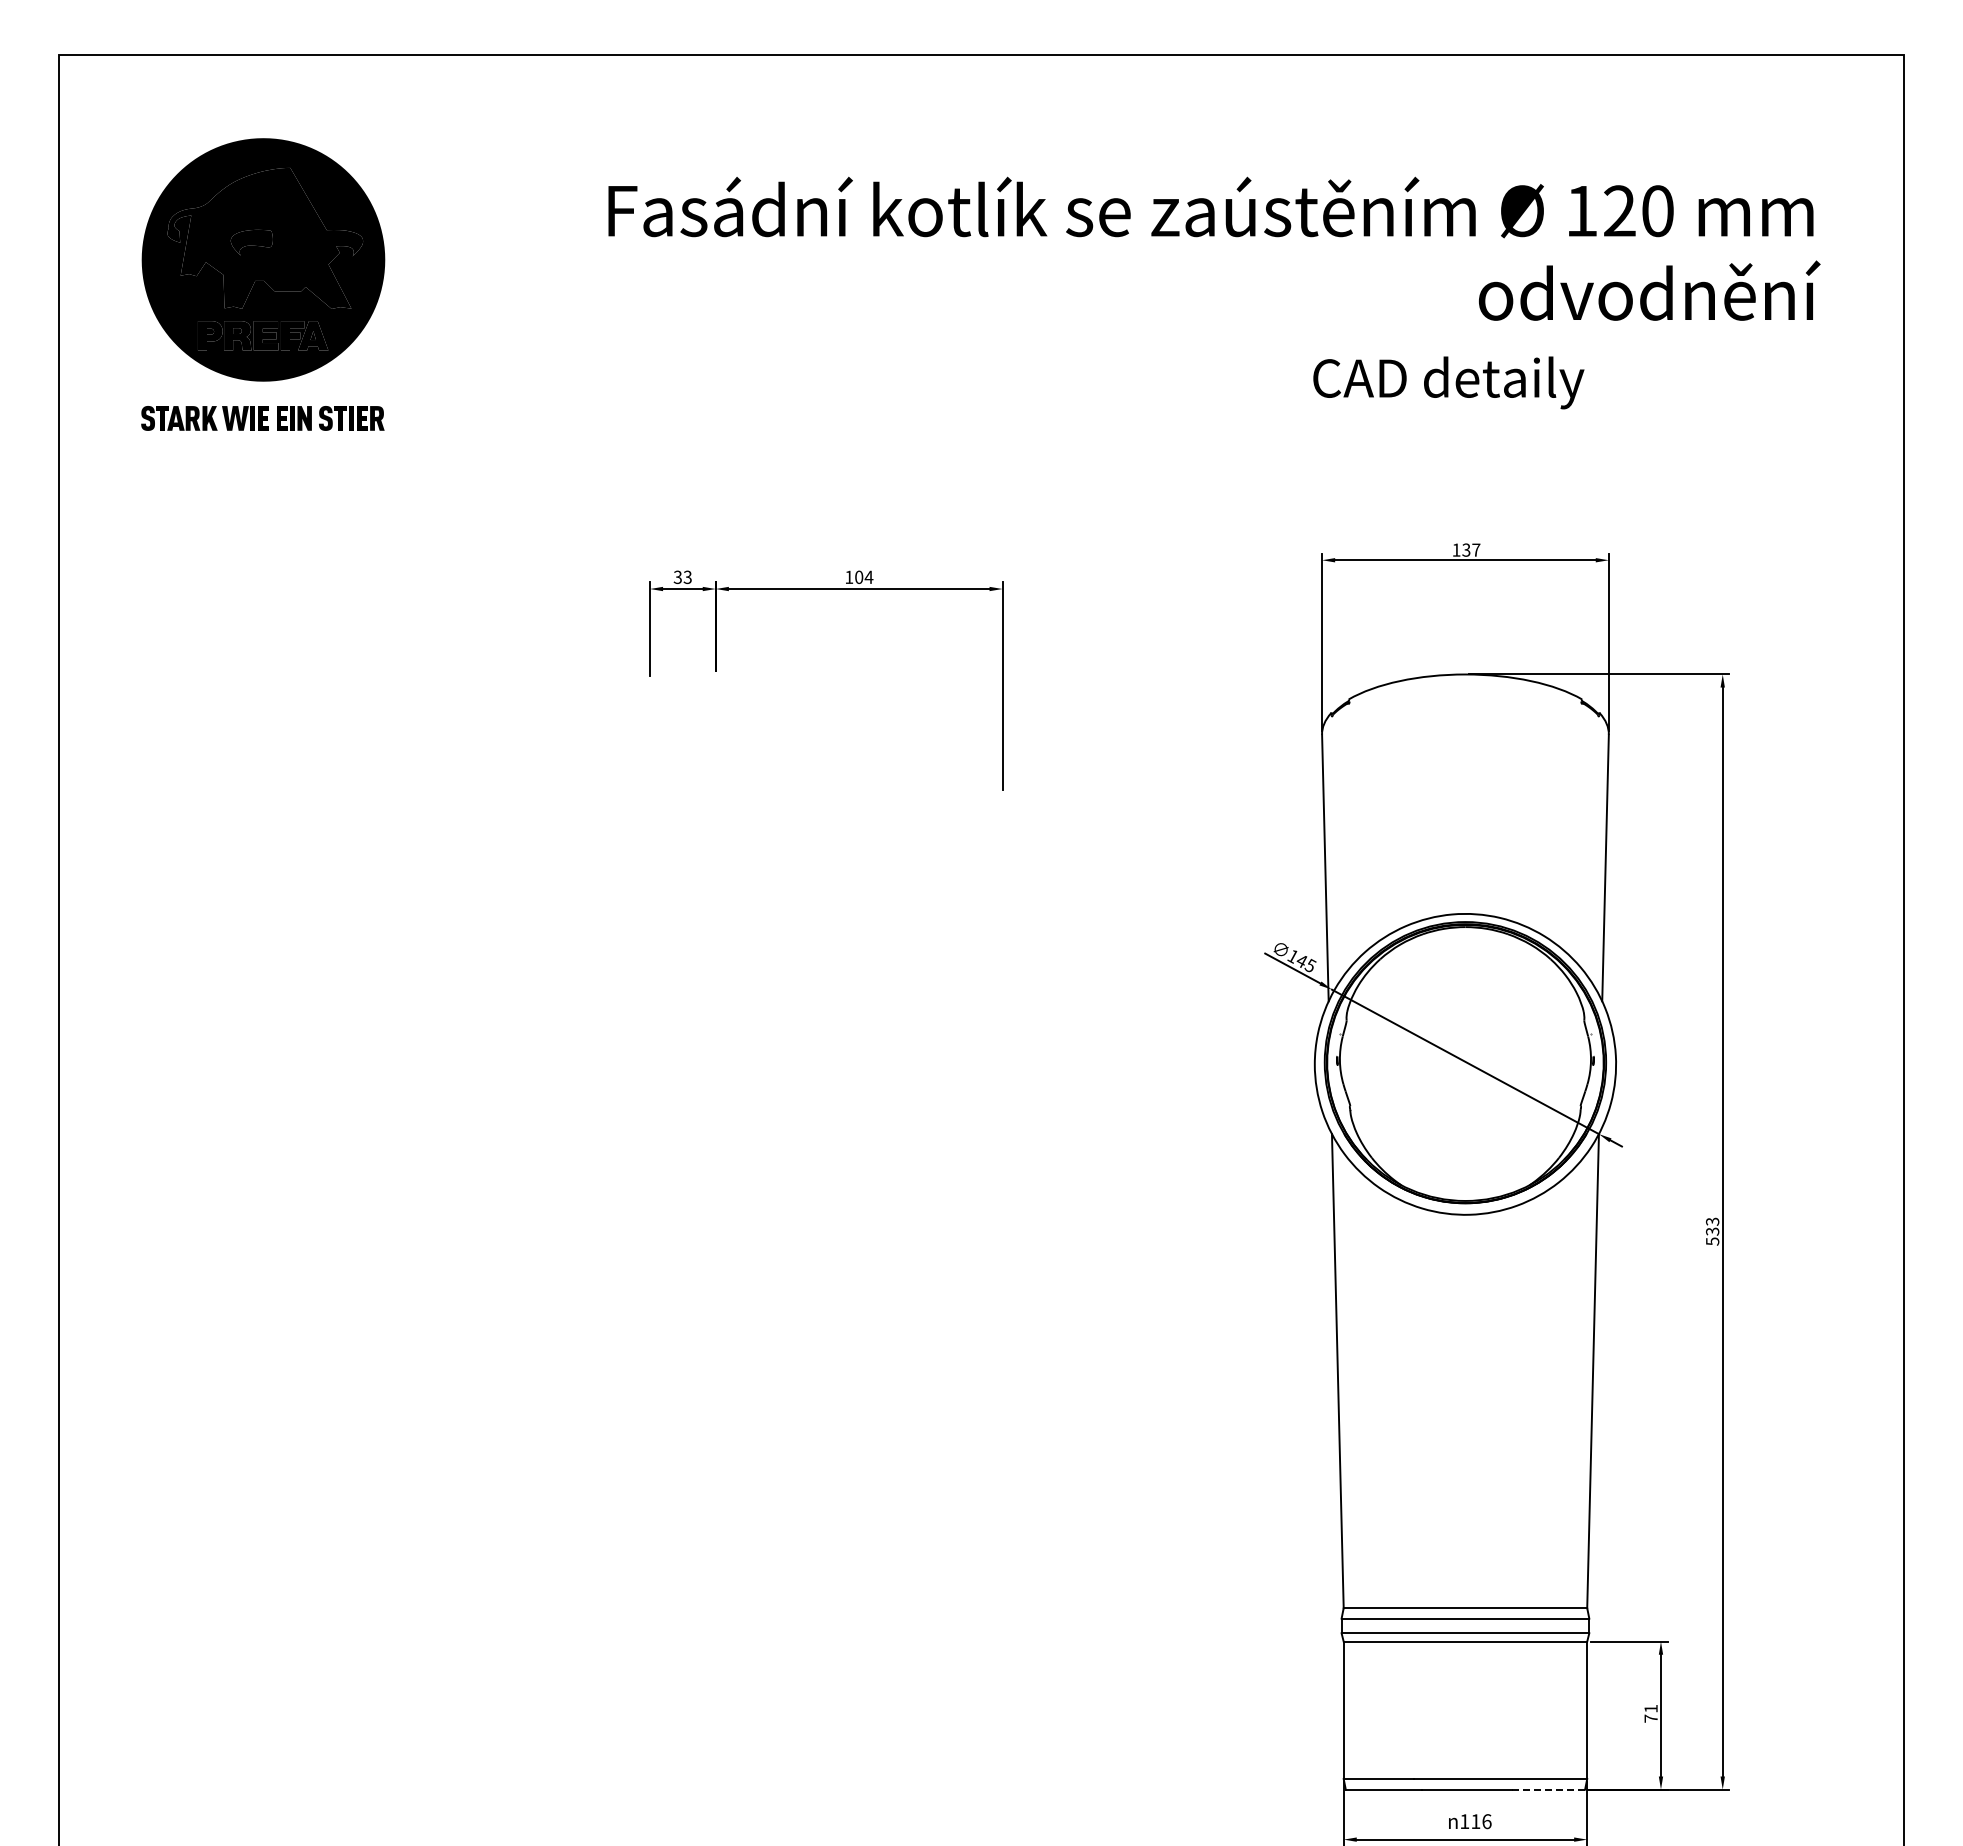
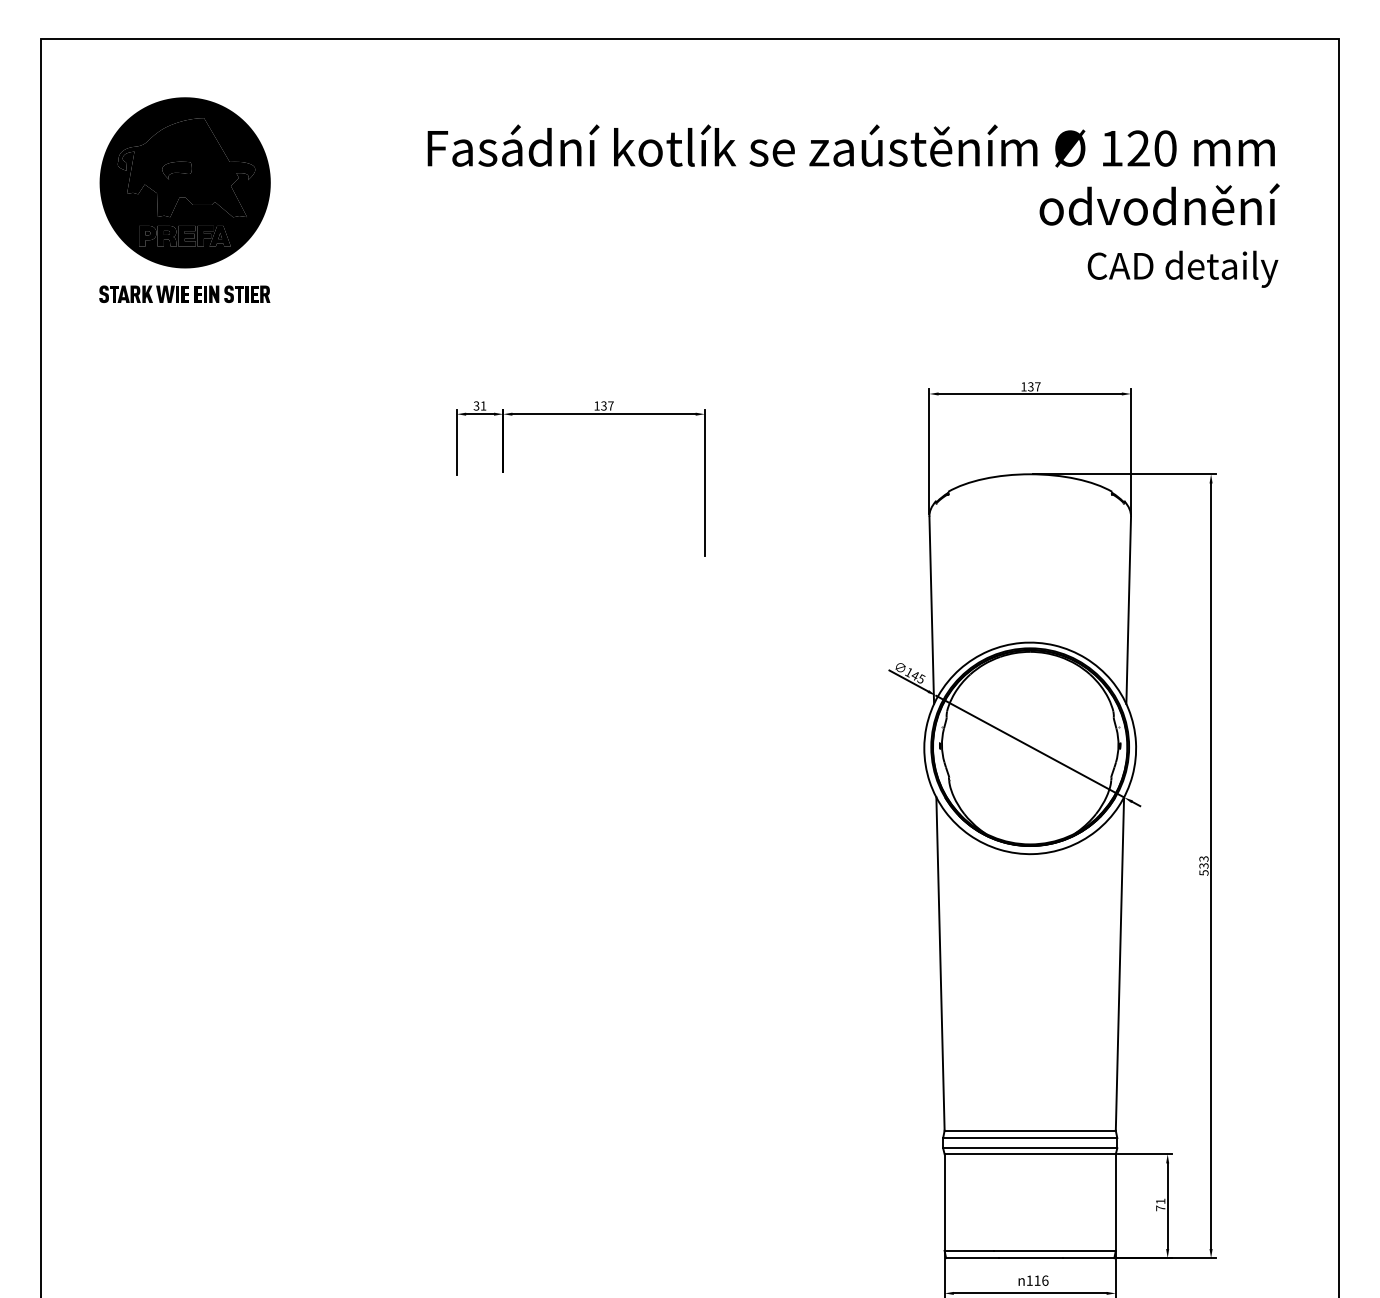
text: (1448, 382) -> (1182, 269), moved
text: (864, 576) -> (607, 405), 104 -> 137
text: (687, 577) -> (483, 406), 33 -> 31
line: (1548, 1789) -> (1088, 1258), dashed -> solid

